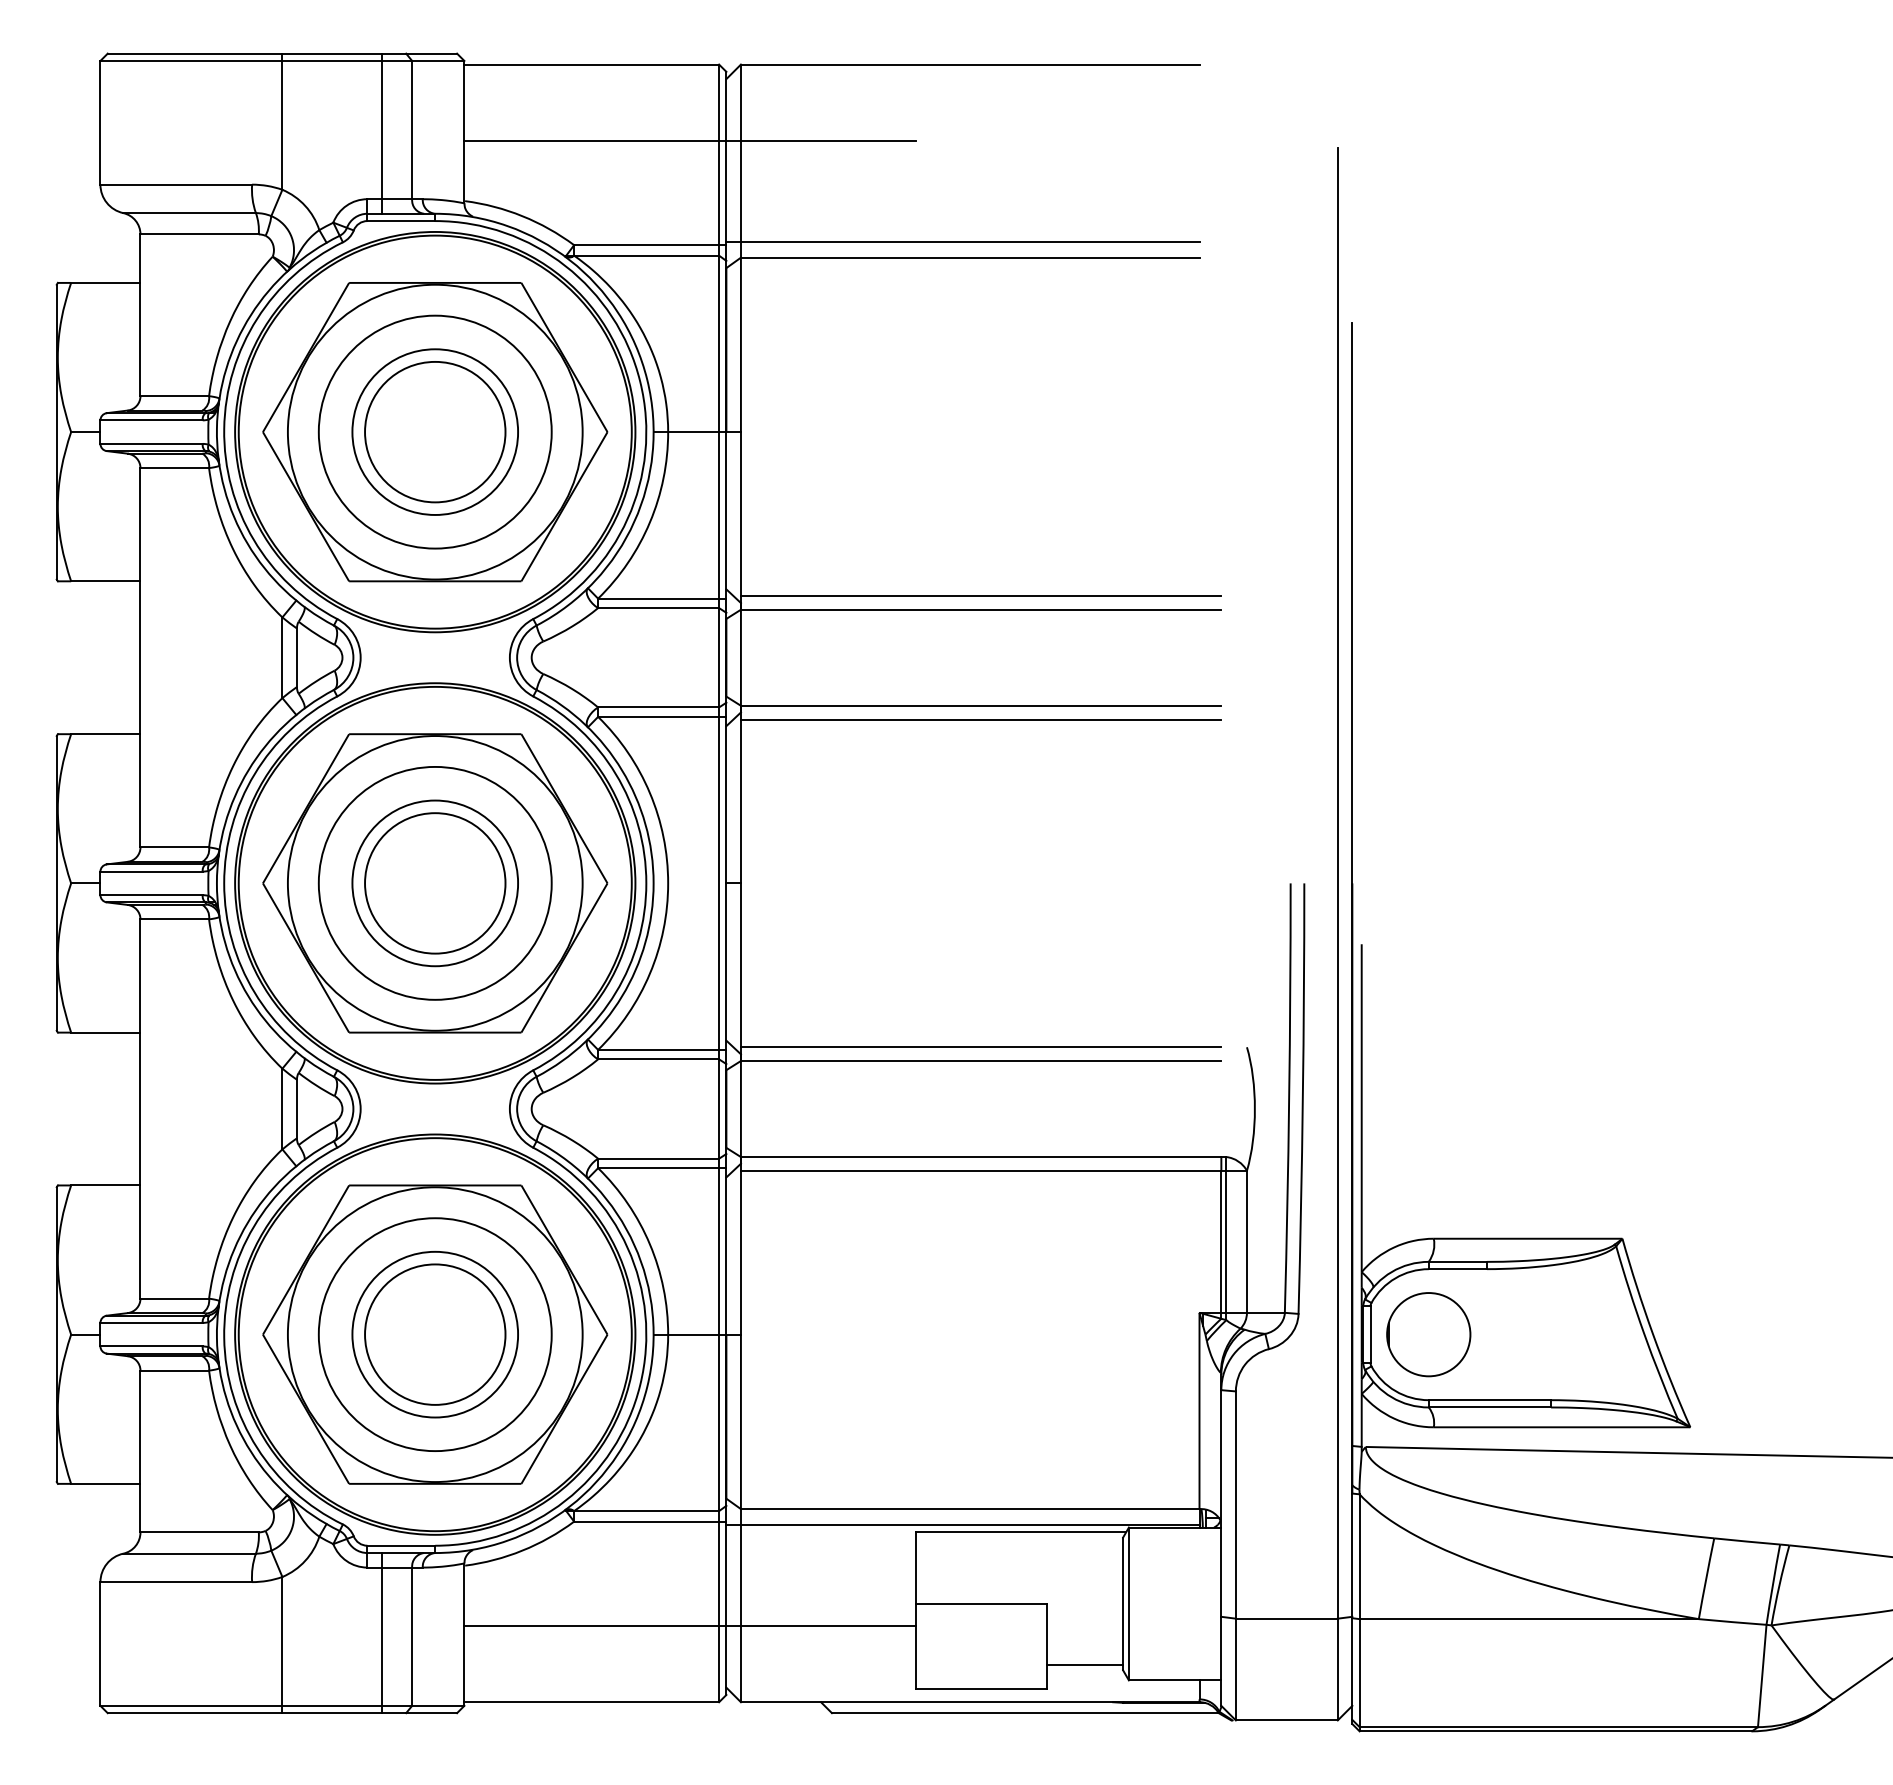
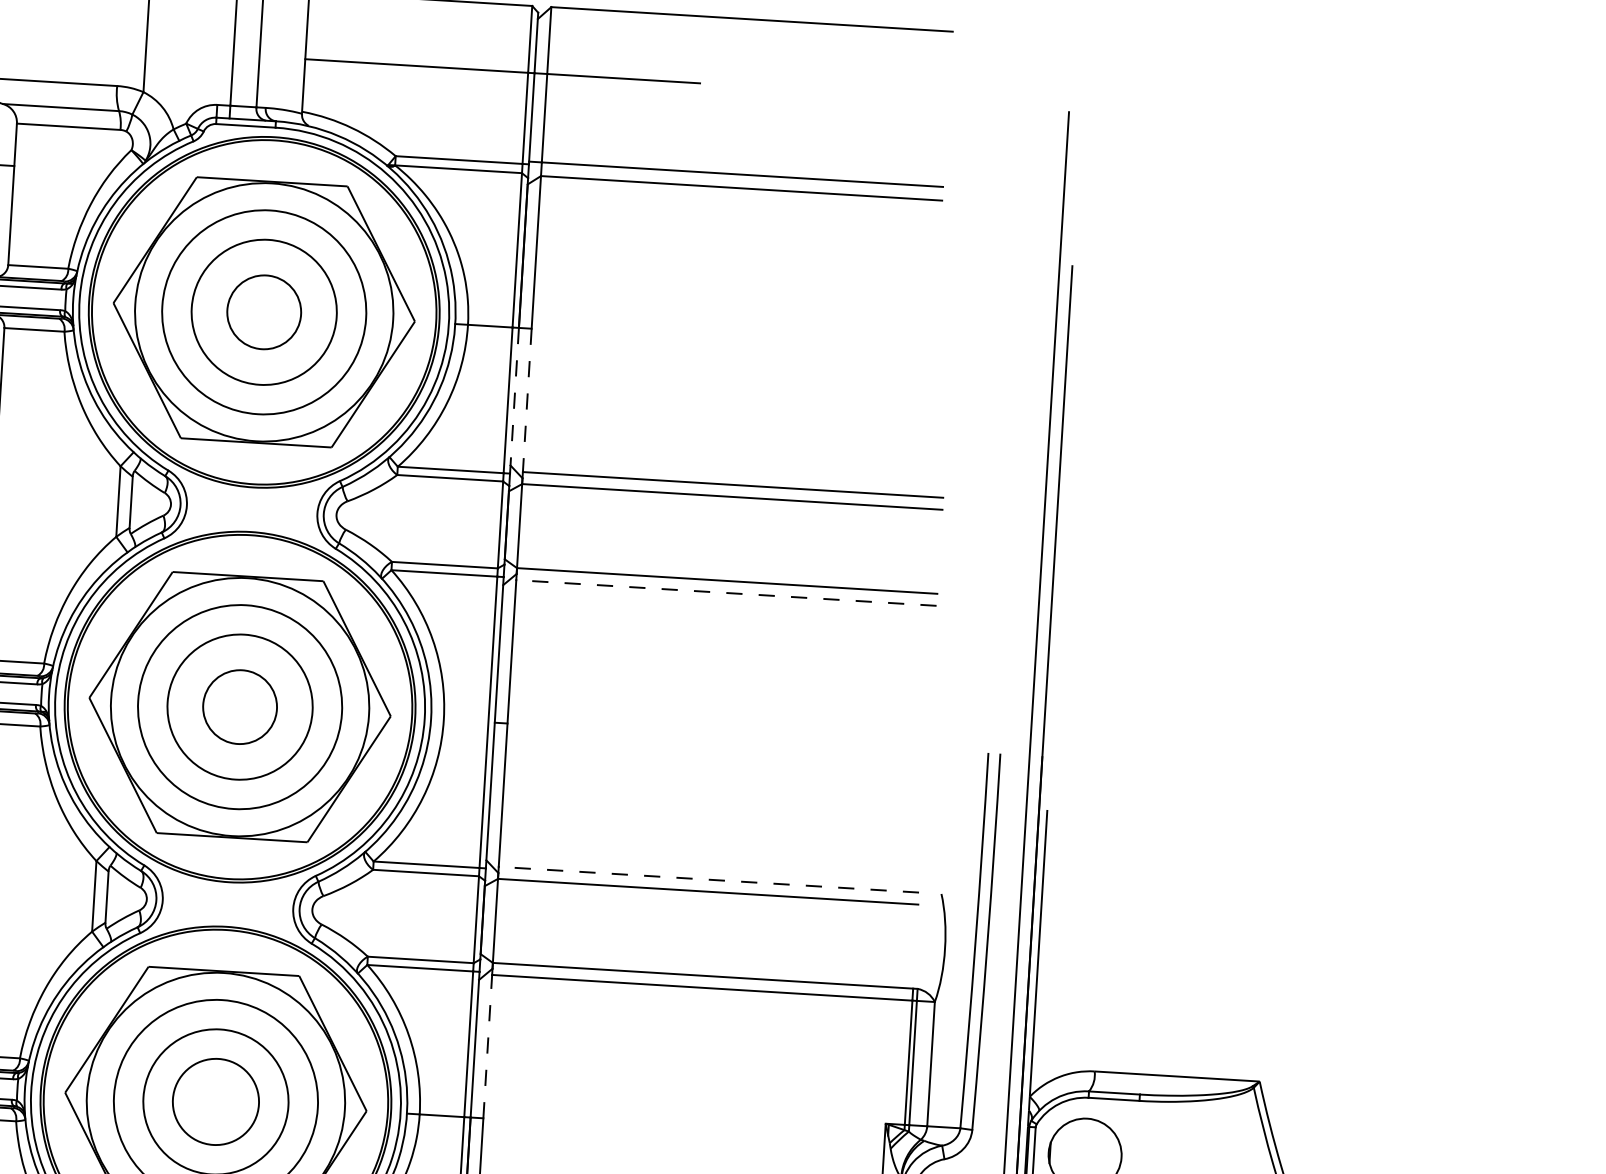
circle: (435, 431) -> (264, 311), size x0.6
line: (740, 514) -> (526, 400), solid -> dashed
line: (726, 515) -> (514, 400), solid -> dashed
line: (980, 719) -> (725, 592), solid -> dashed
circle: (435, 883) -> (240, 707), size x0.6
line: (980, 1047) -> (708, 879), solid -> dashed
line: (740, 1252) -> (487, 1046), solid -> dashed
circle: (435, 1334) -> (216, 1101), size x0.7

